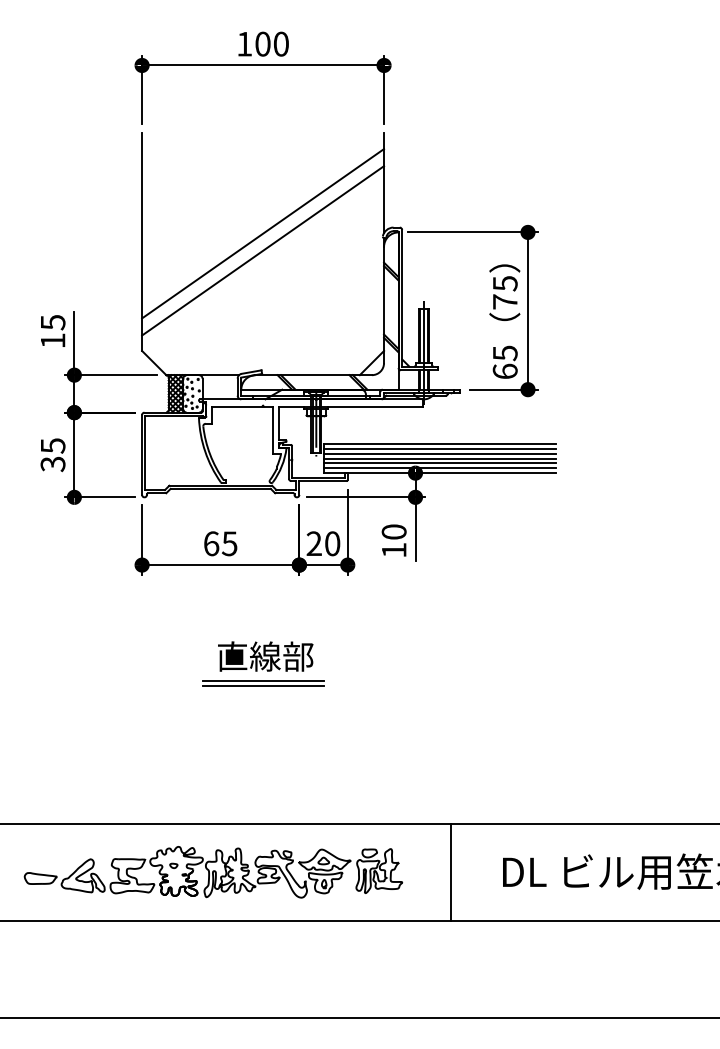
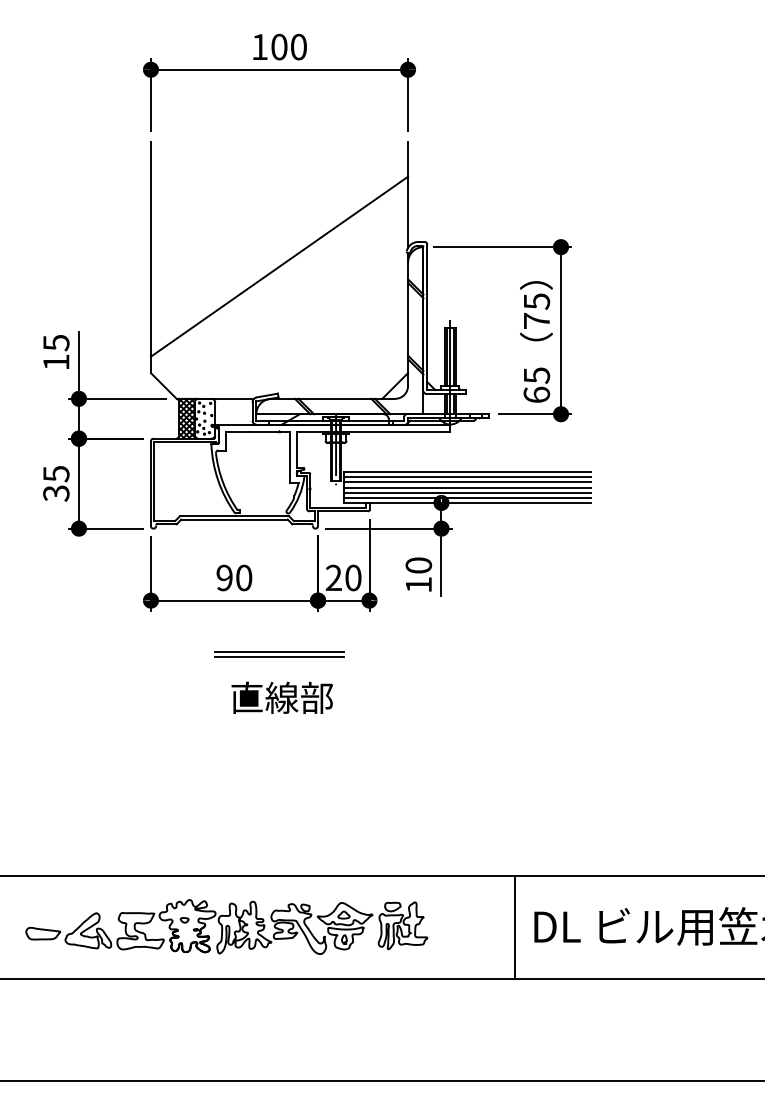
line: (263, 233) -> (279, 248), removed
text: (220, 543) -> (234, 577), 65 -> 90
part: (263, 683) -> (279, 654), moved
line: (450, 871) -> (514, 926), moved

